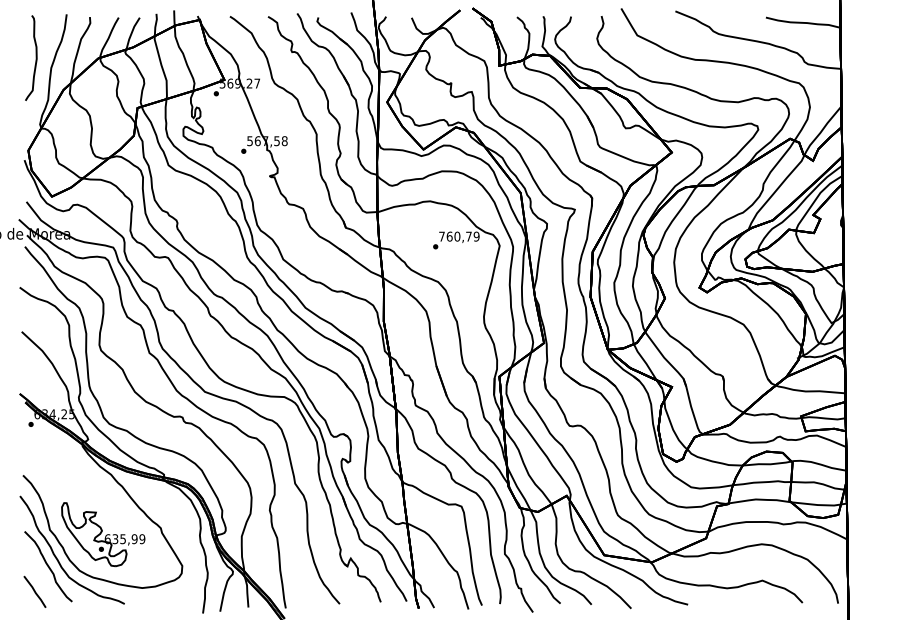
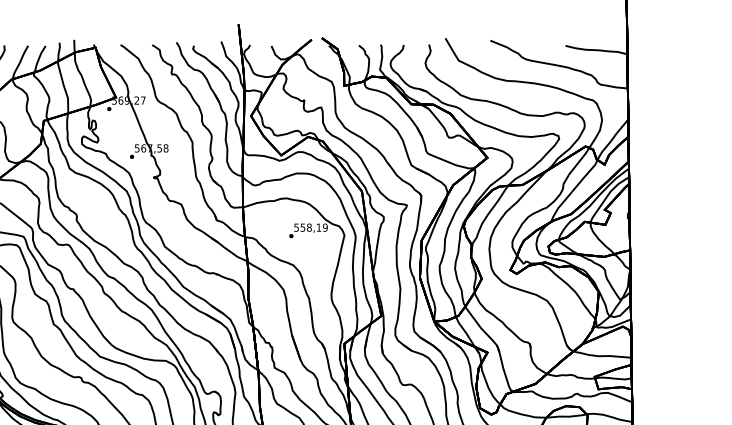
text: (455, 236) -> (307, 227), 760,79 -> 558,19

